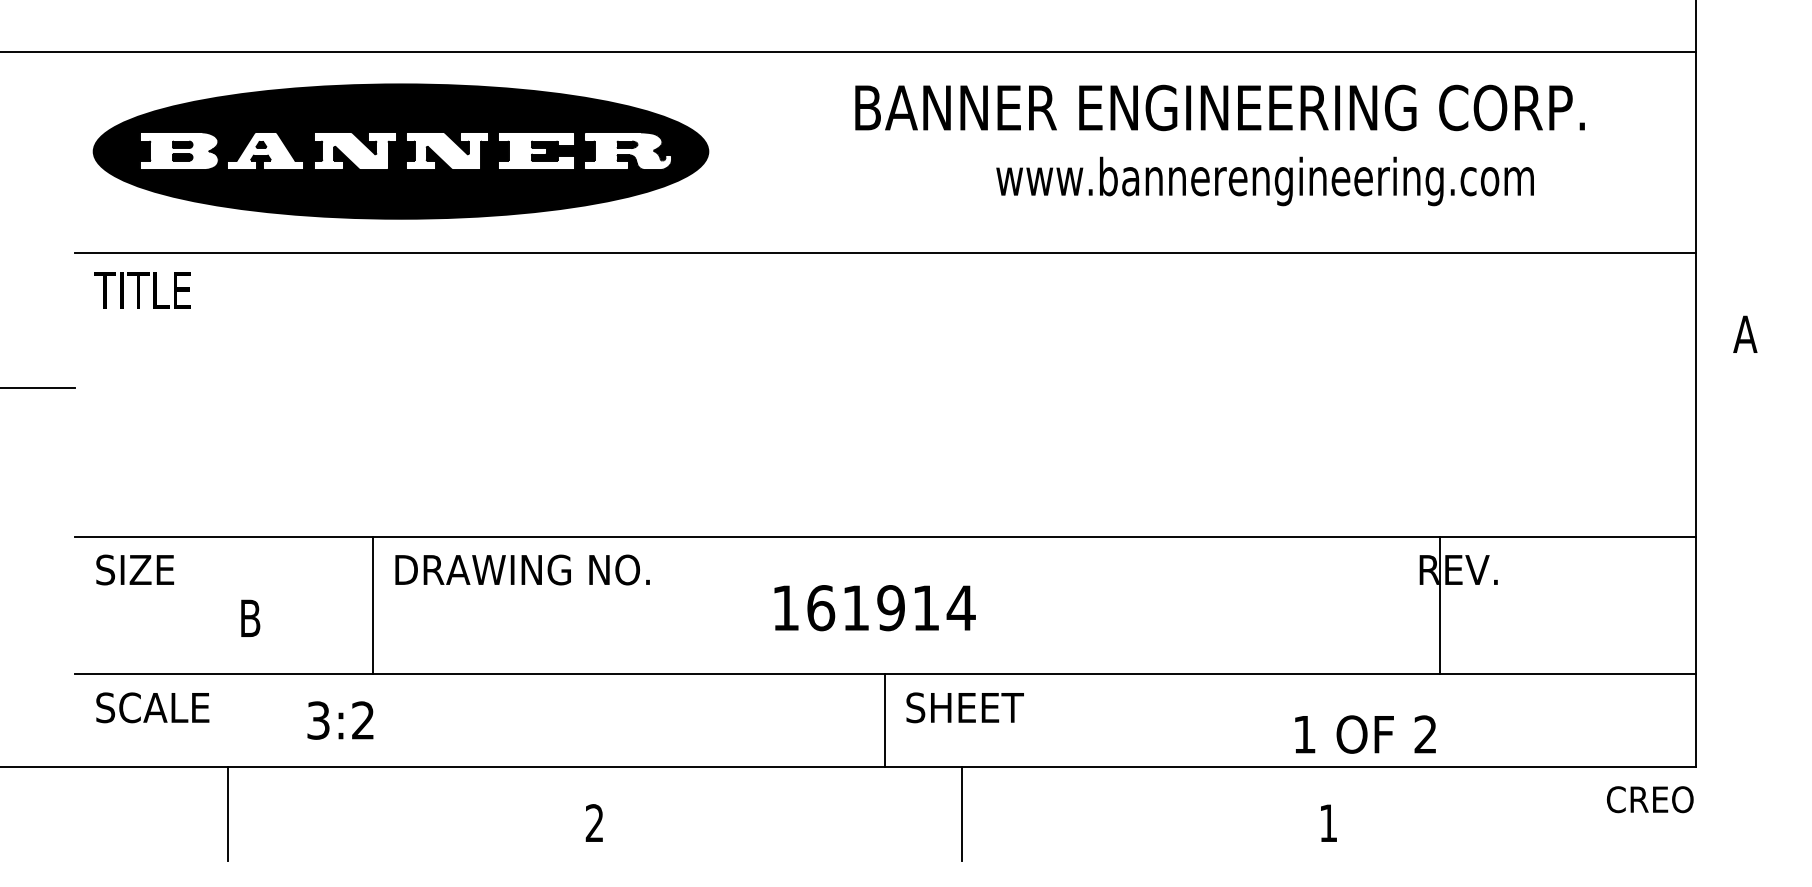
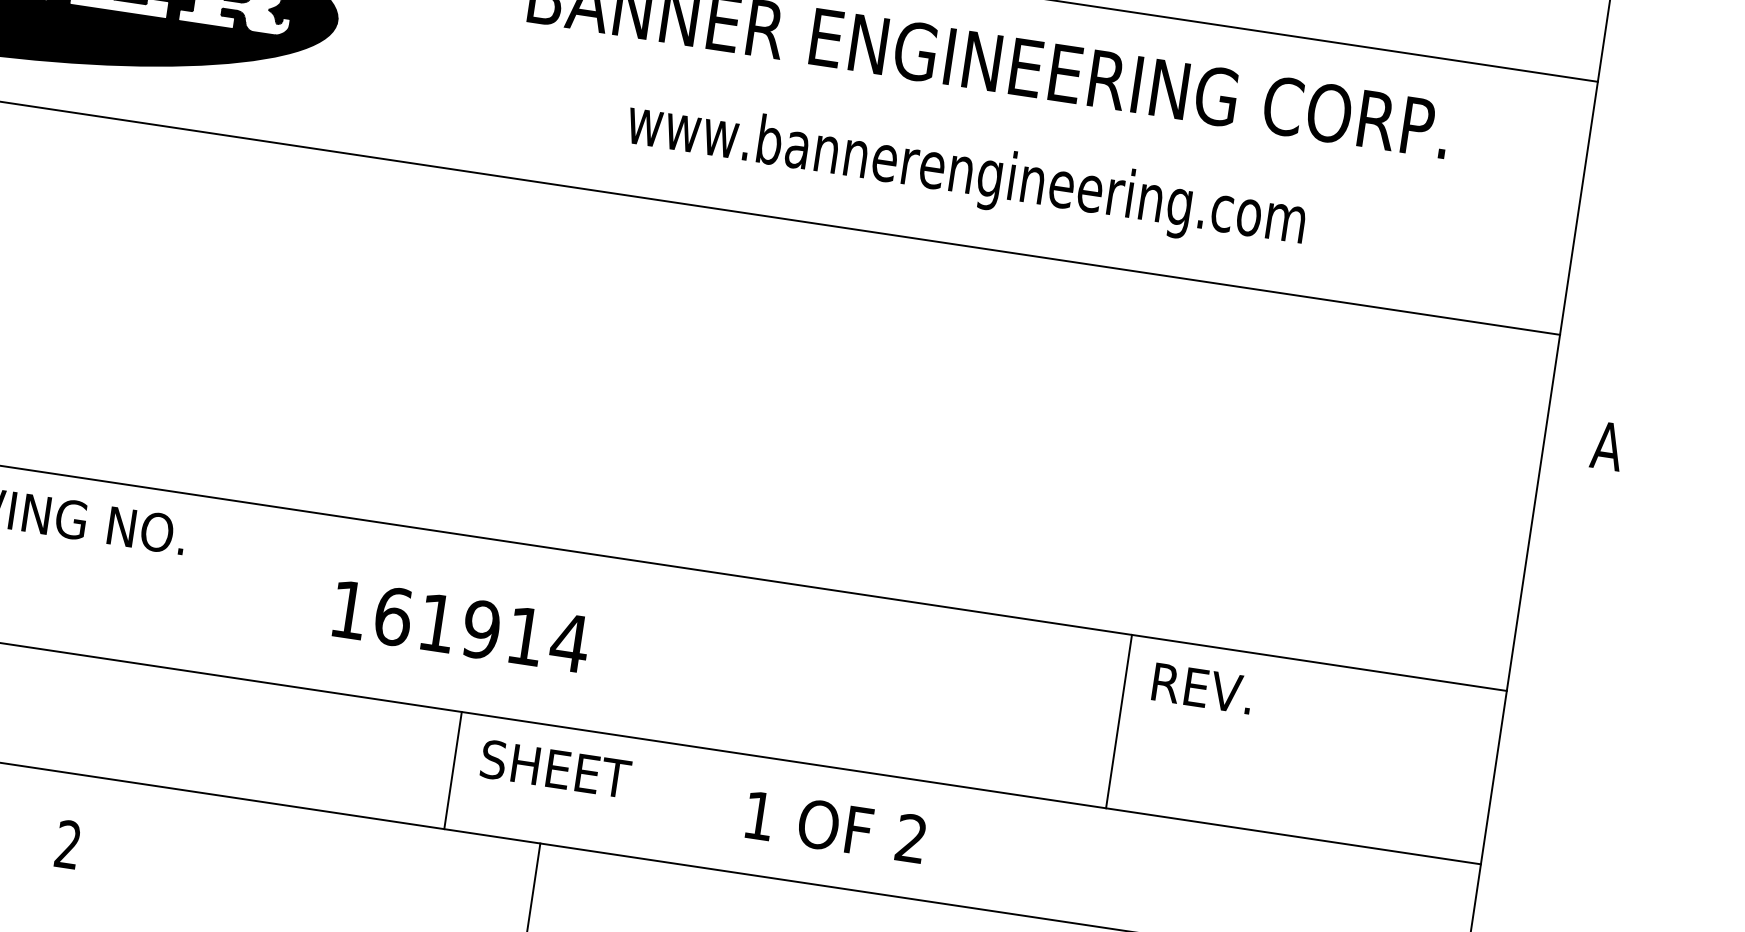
text: (1264, 181) -> (965, 175), moved
line: (1439, 605) -> (1118, 721), moved
text: (1365, 734) -> (835, 827), moved

